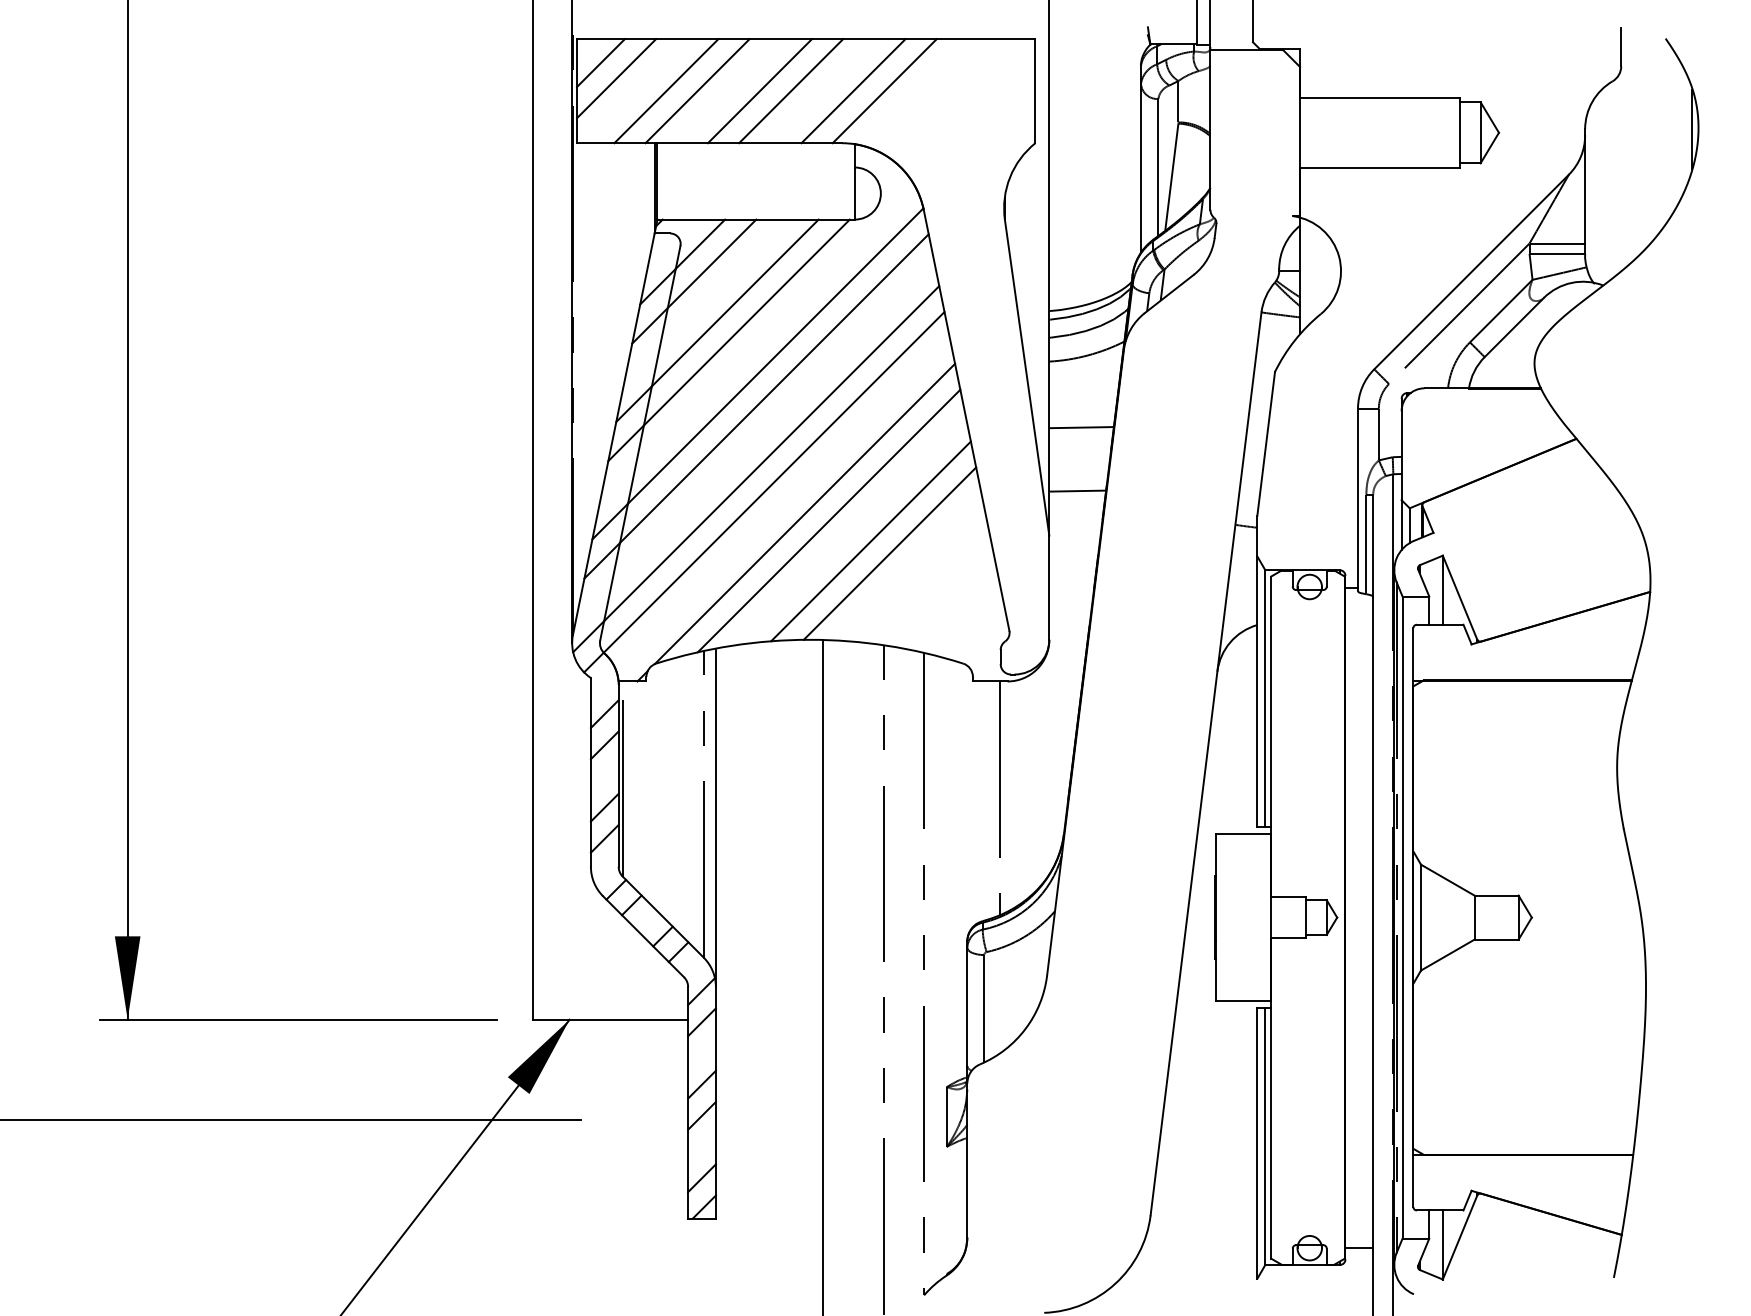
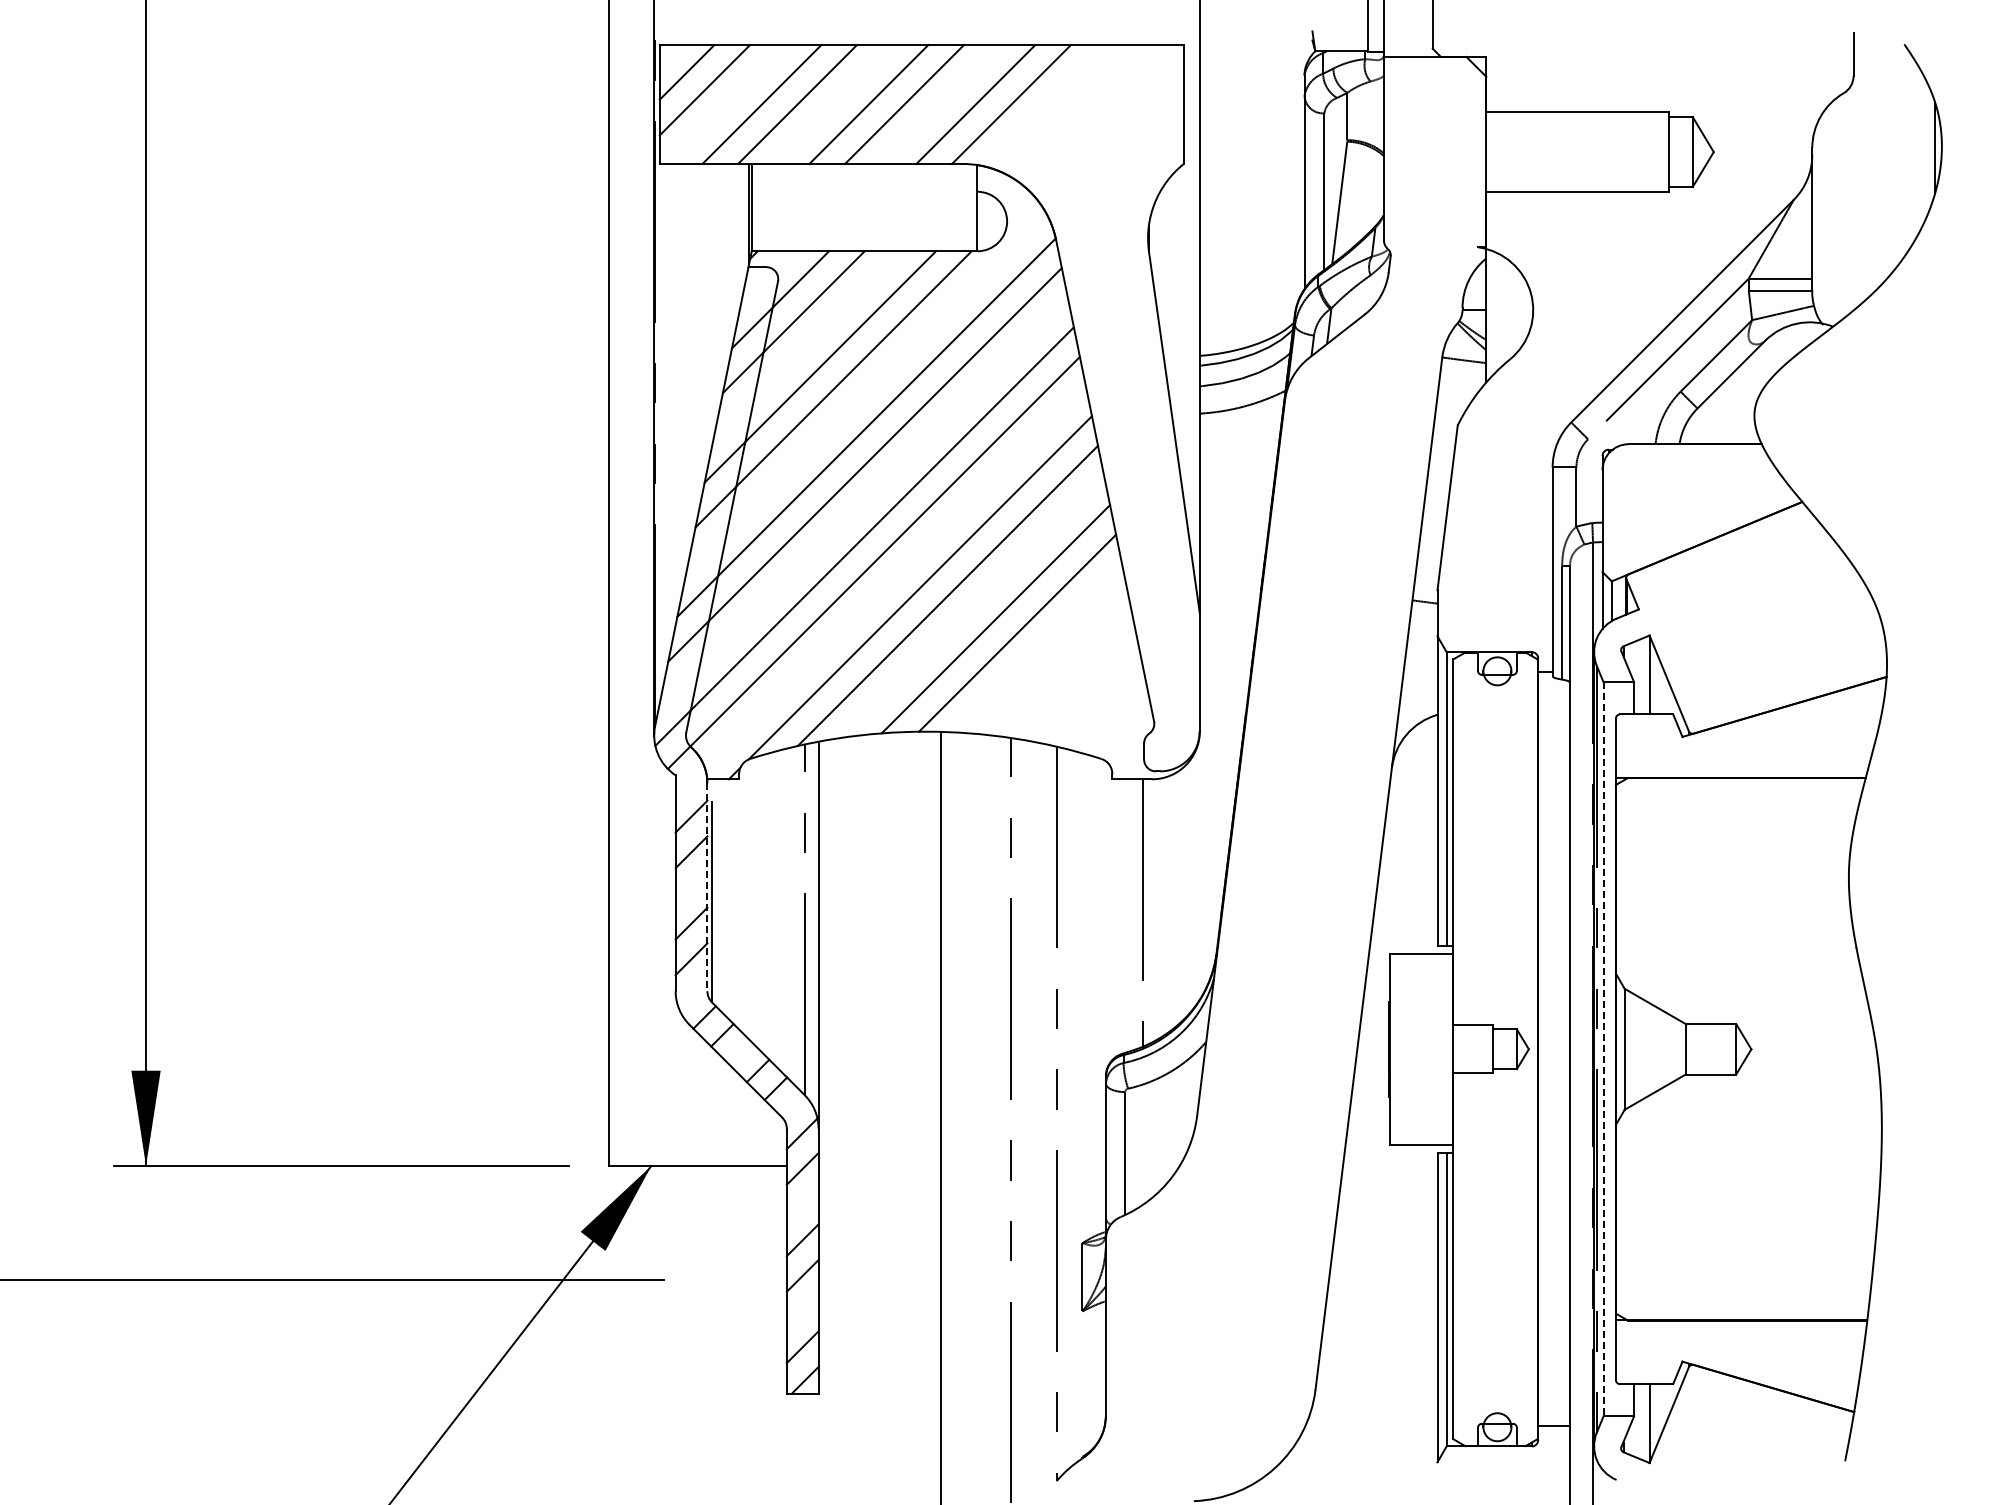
line: (1081, 427) -> (1236, 488), removed
line: (1077, 490) -> (1231, 561), removed
line: (618, 776) -> (707, 887), solid -> dashed
line: (1402, 917) -> (1603, 1049), solid -> dashed

